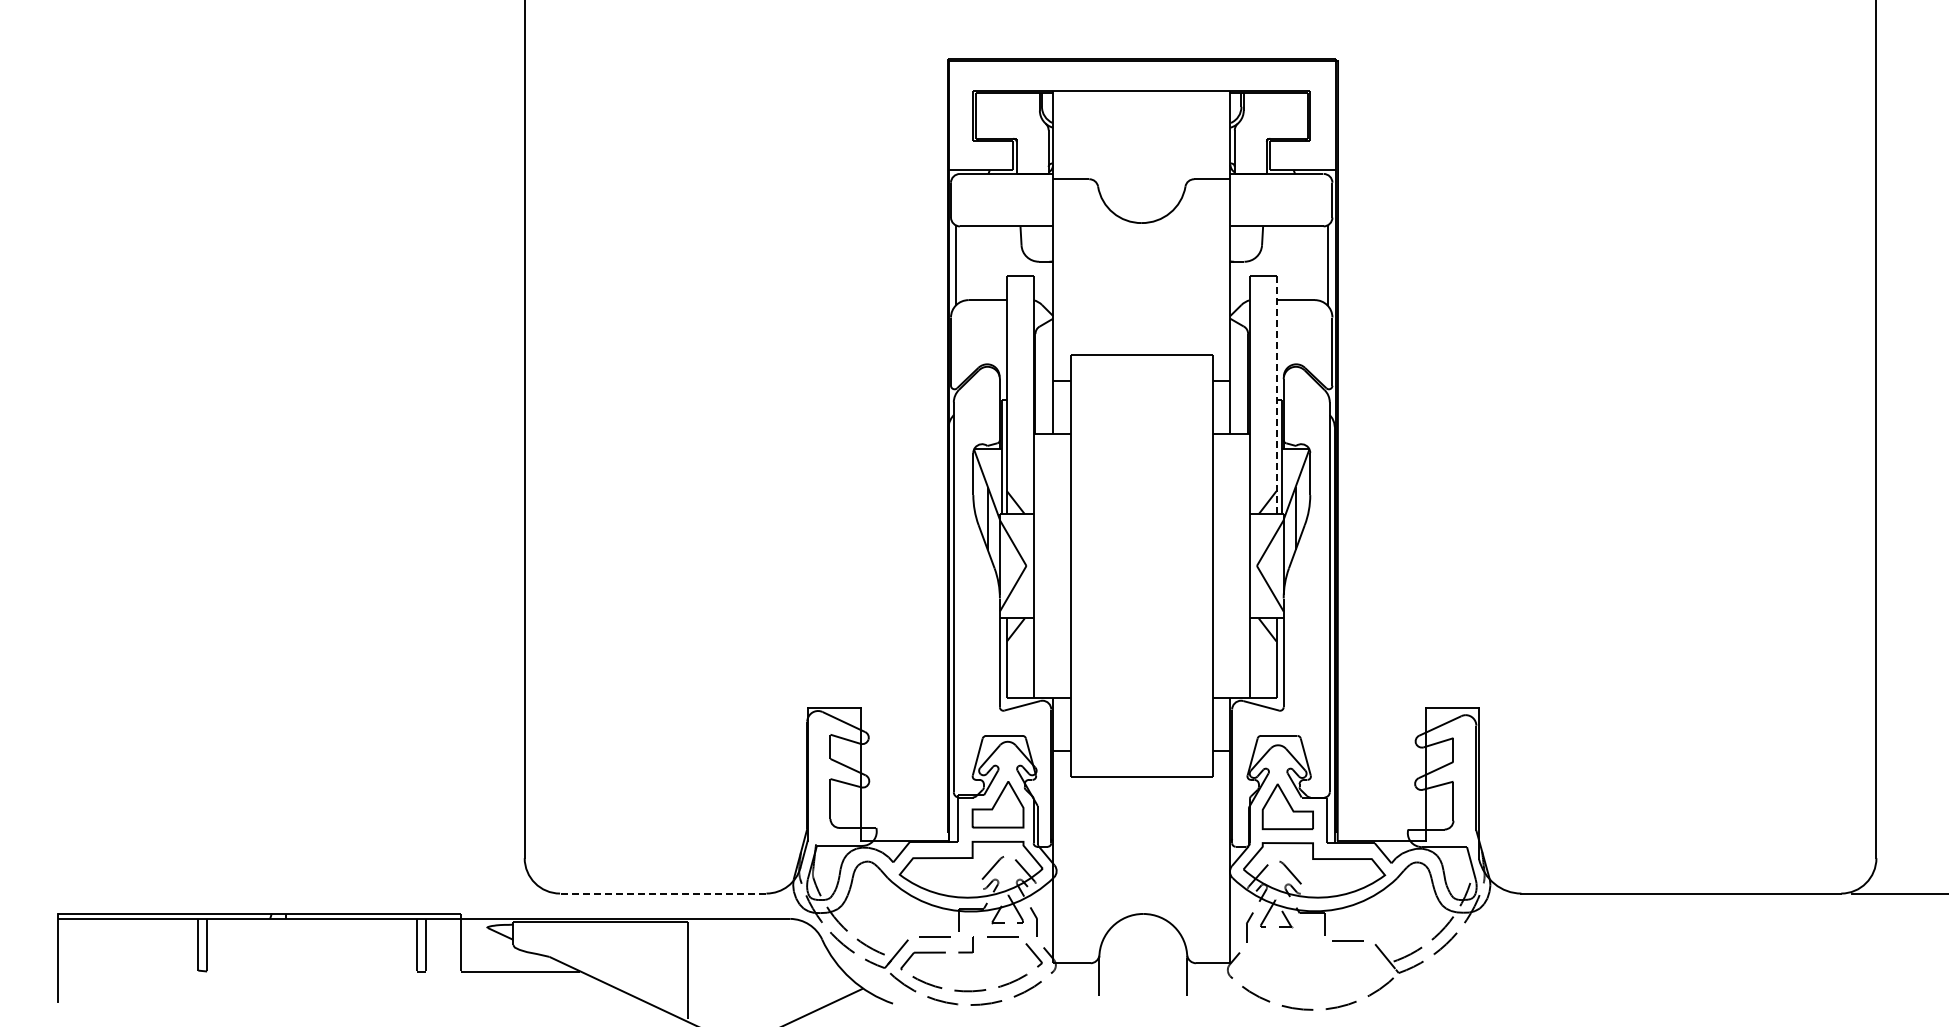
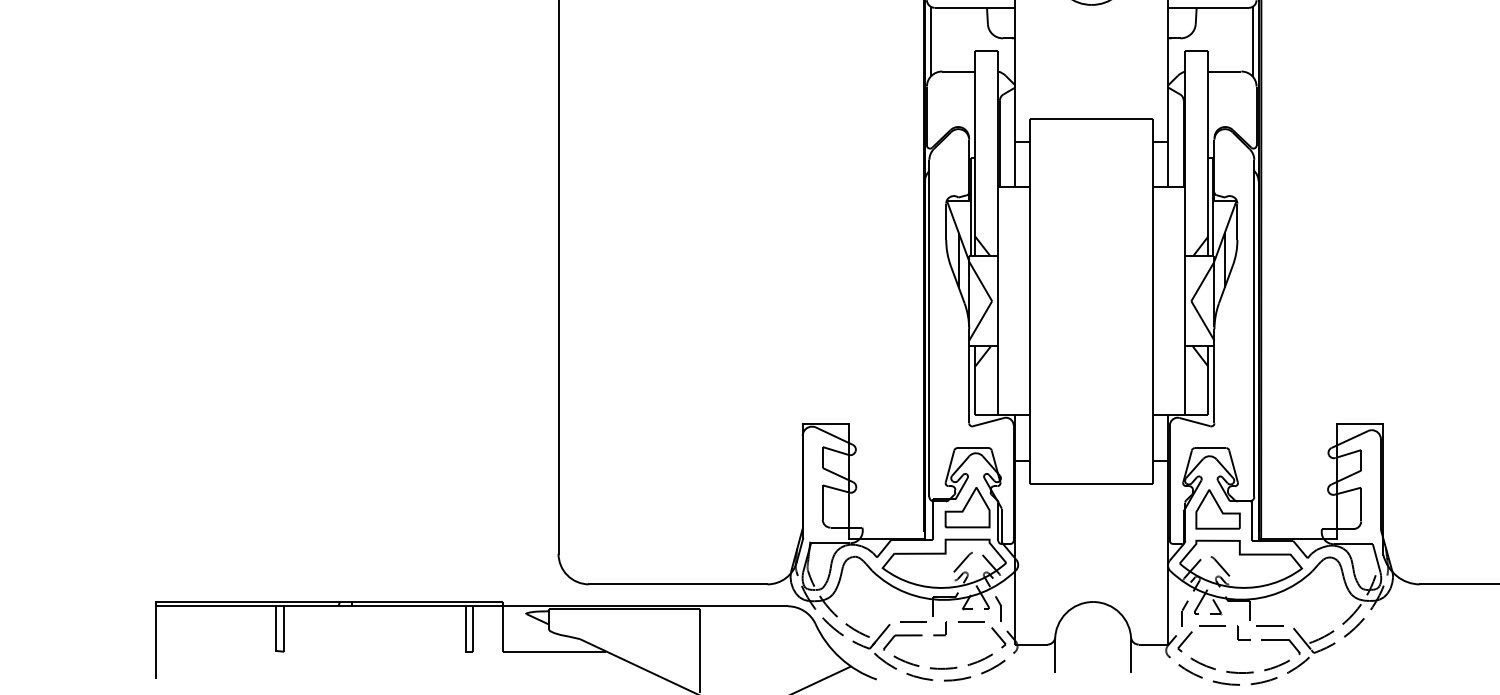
line: (1276, 394) -> (1208, 153), dashed -> solid
line: (662, 893) -> (677, 584), dashed -> solid
part: (1312, 957) -> (1239, 639), added

